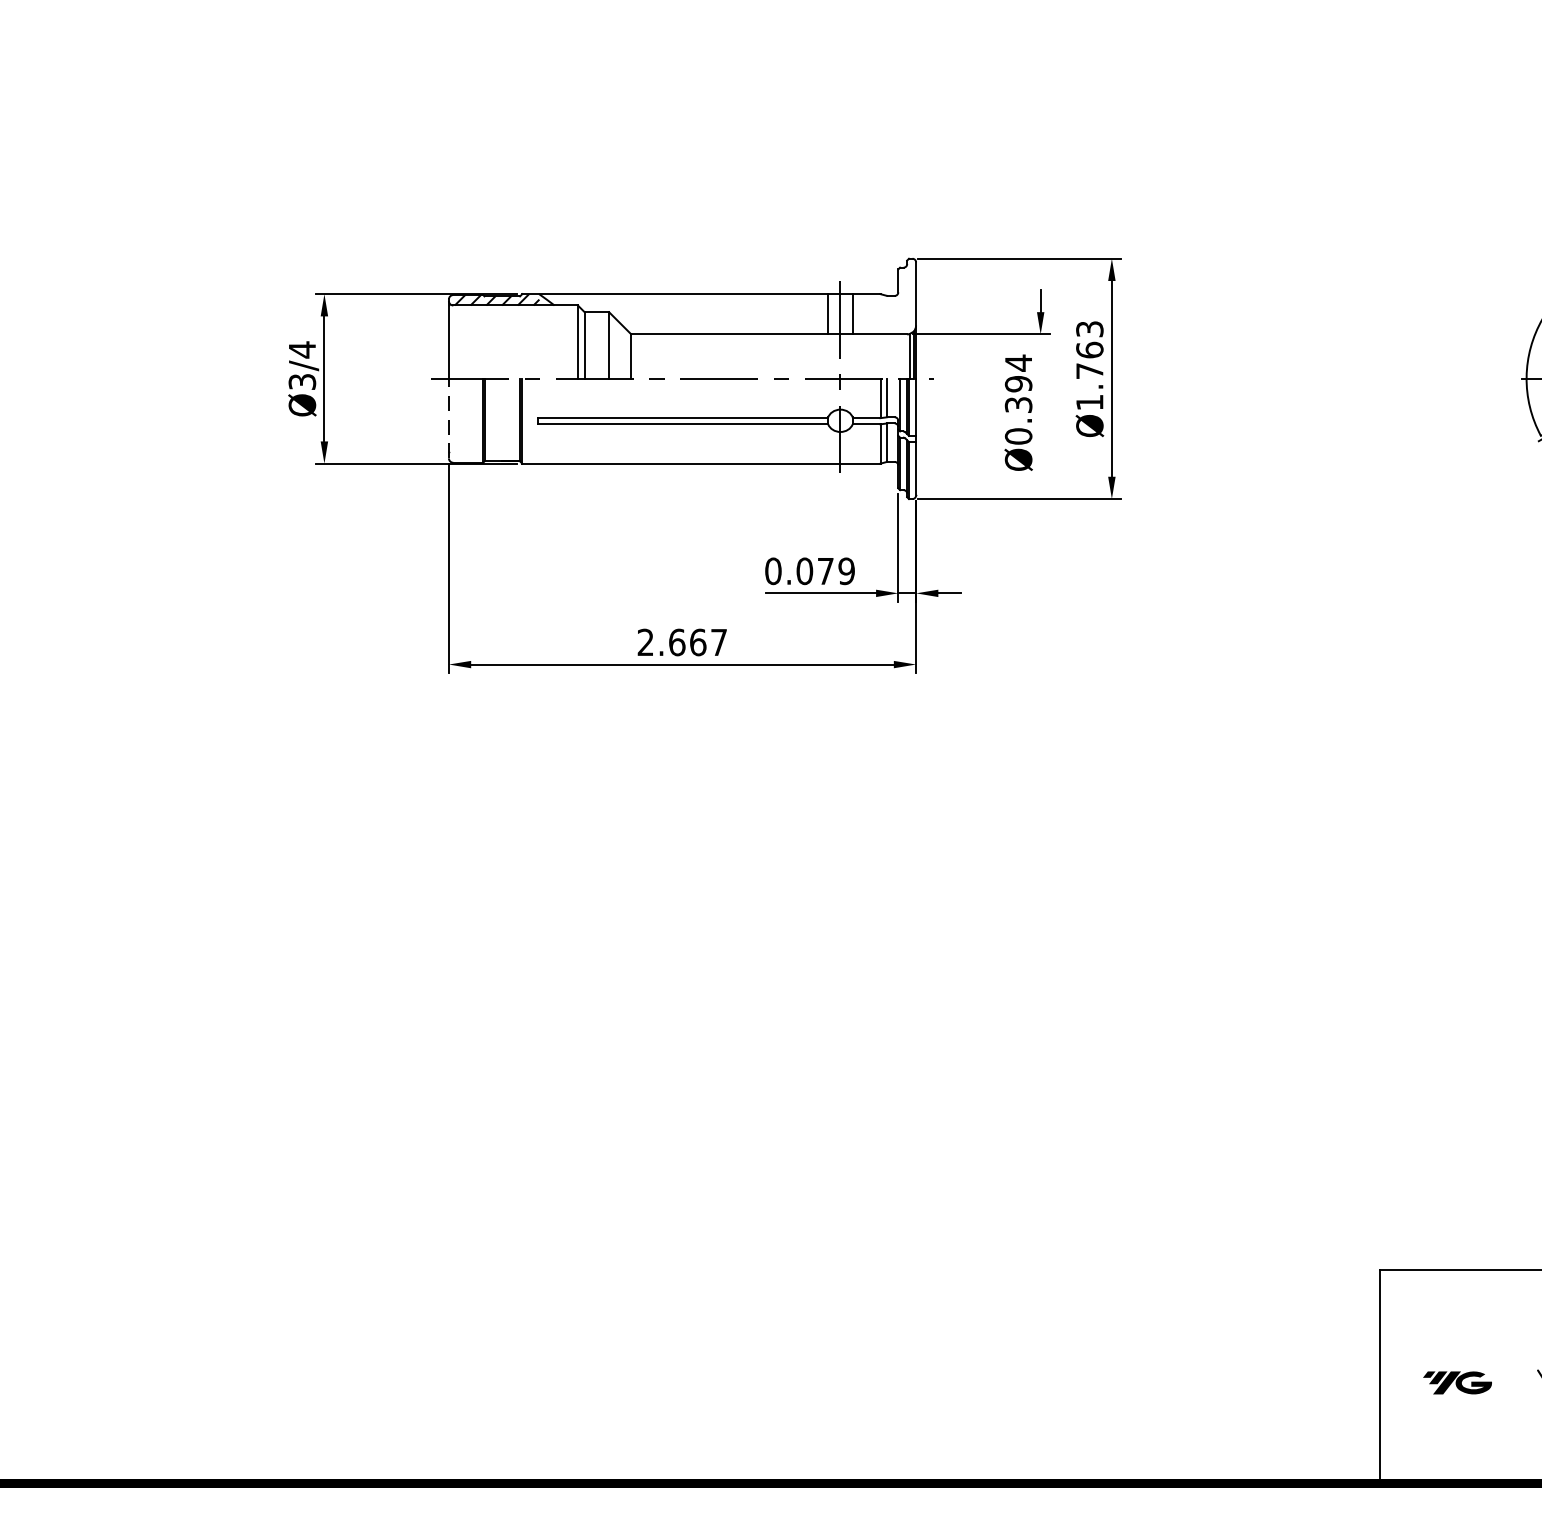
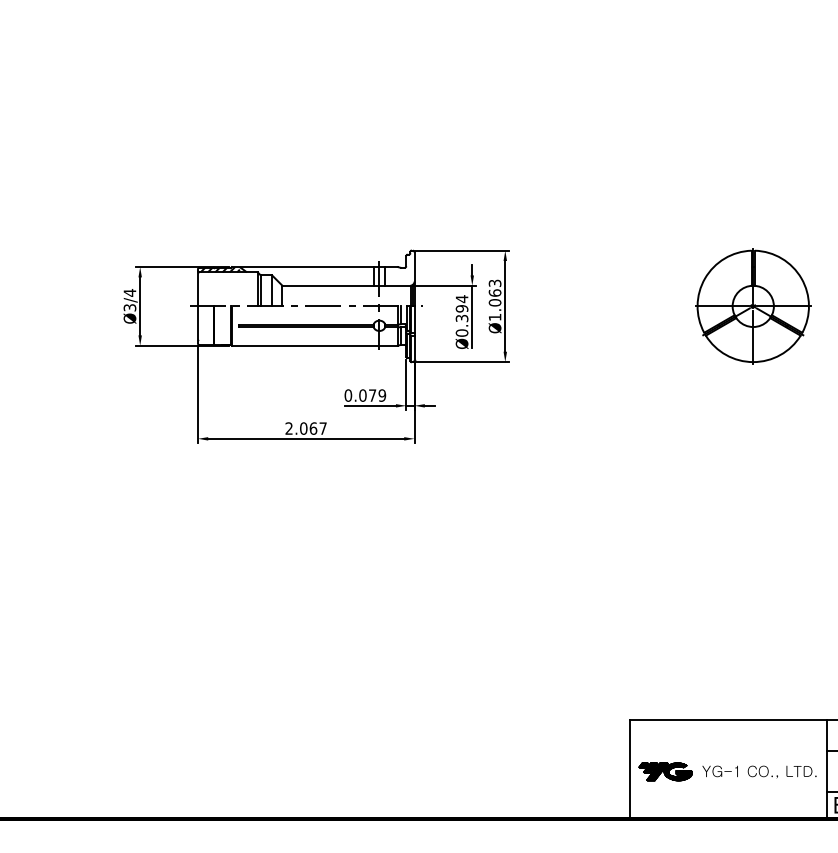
text: (1088, 370) -> (494, 302), Ø1.763 -> Ø1.063
line: (1041, 400) -> (472, 316), added
line: (448, 417) -> (197, 324), dashed -> solid
text: (676, 642) -> (303, 428), 2.667 -> 2.067
part: (1457, 1382) -> (665, 771), size x1.67

